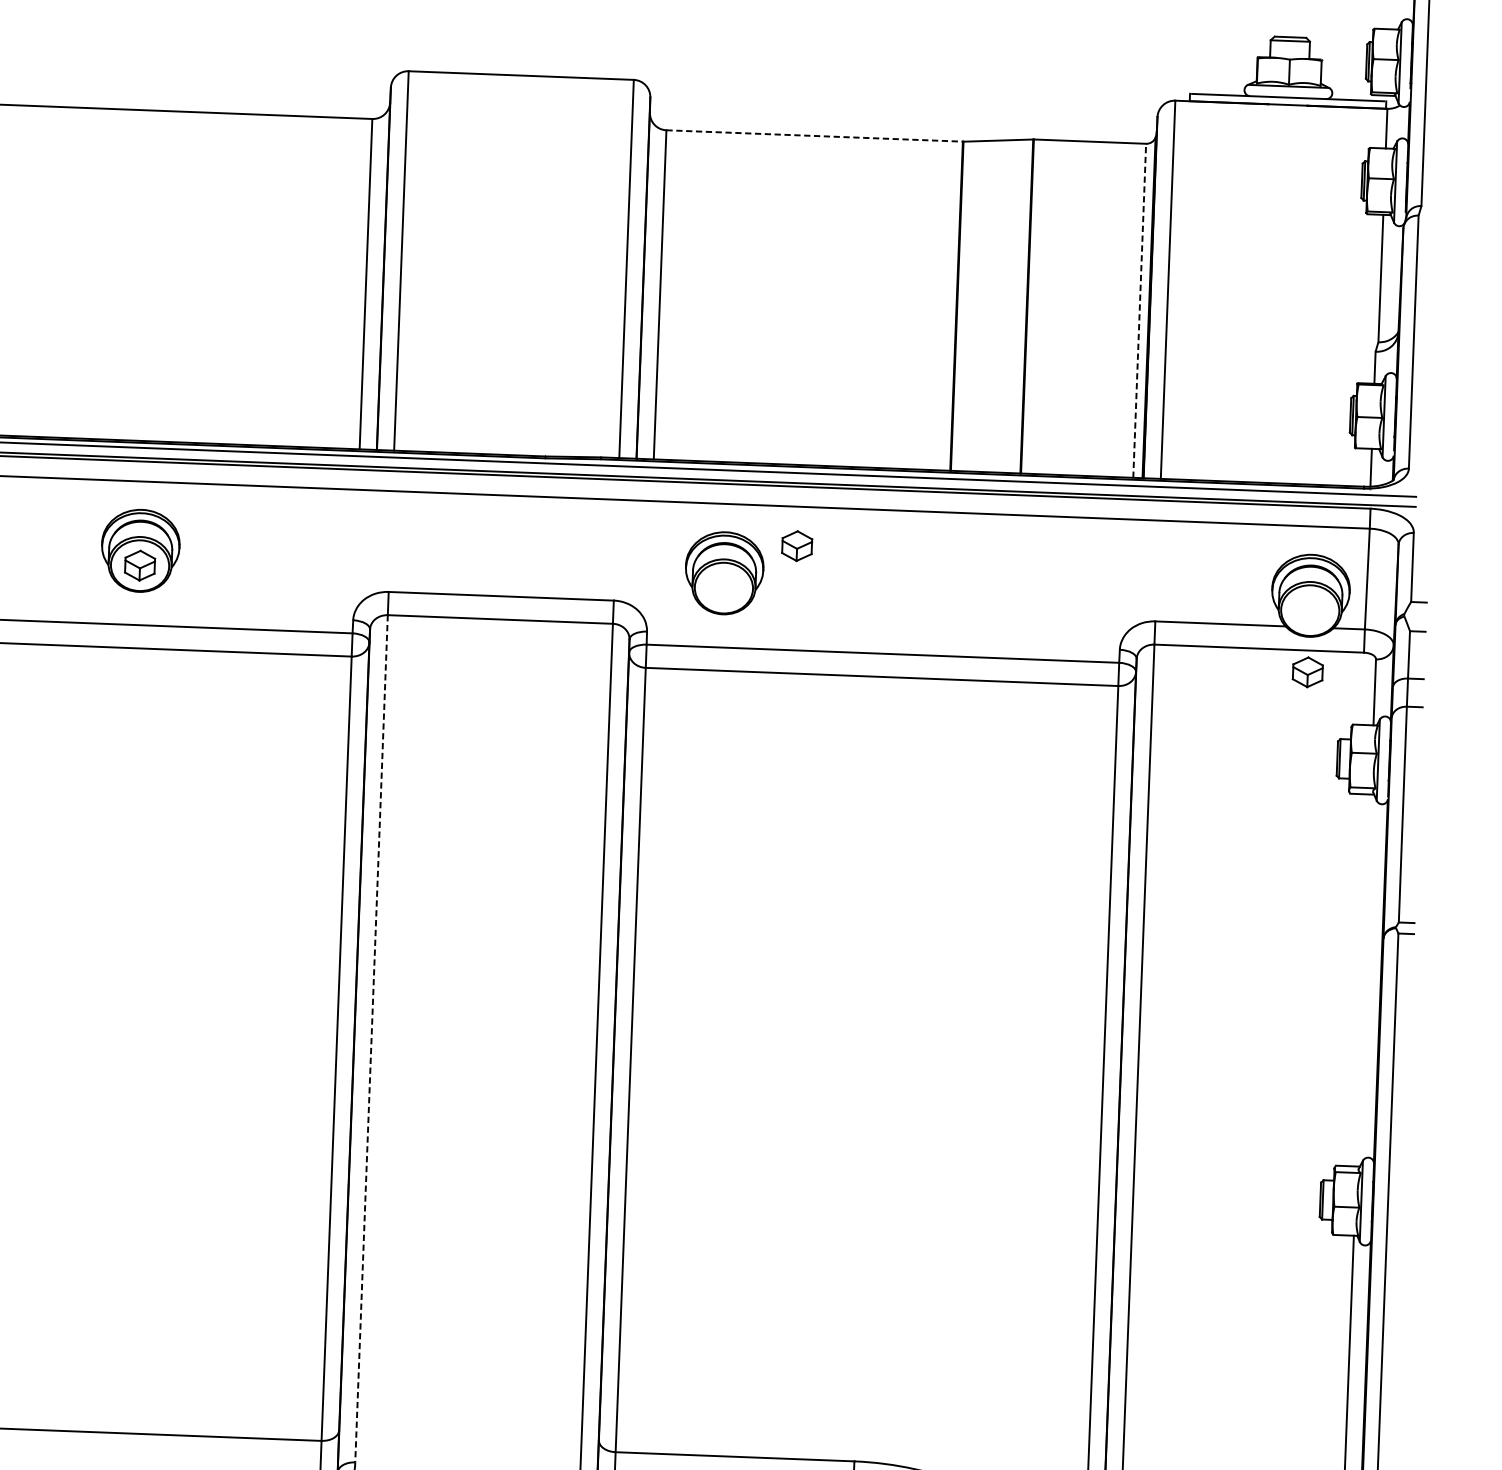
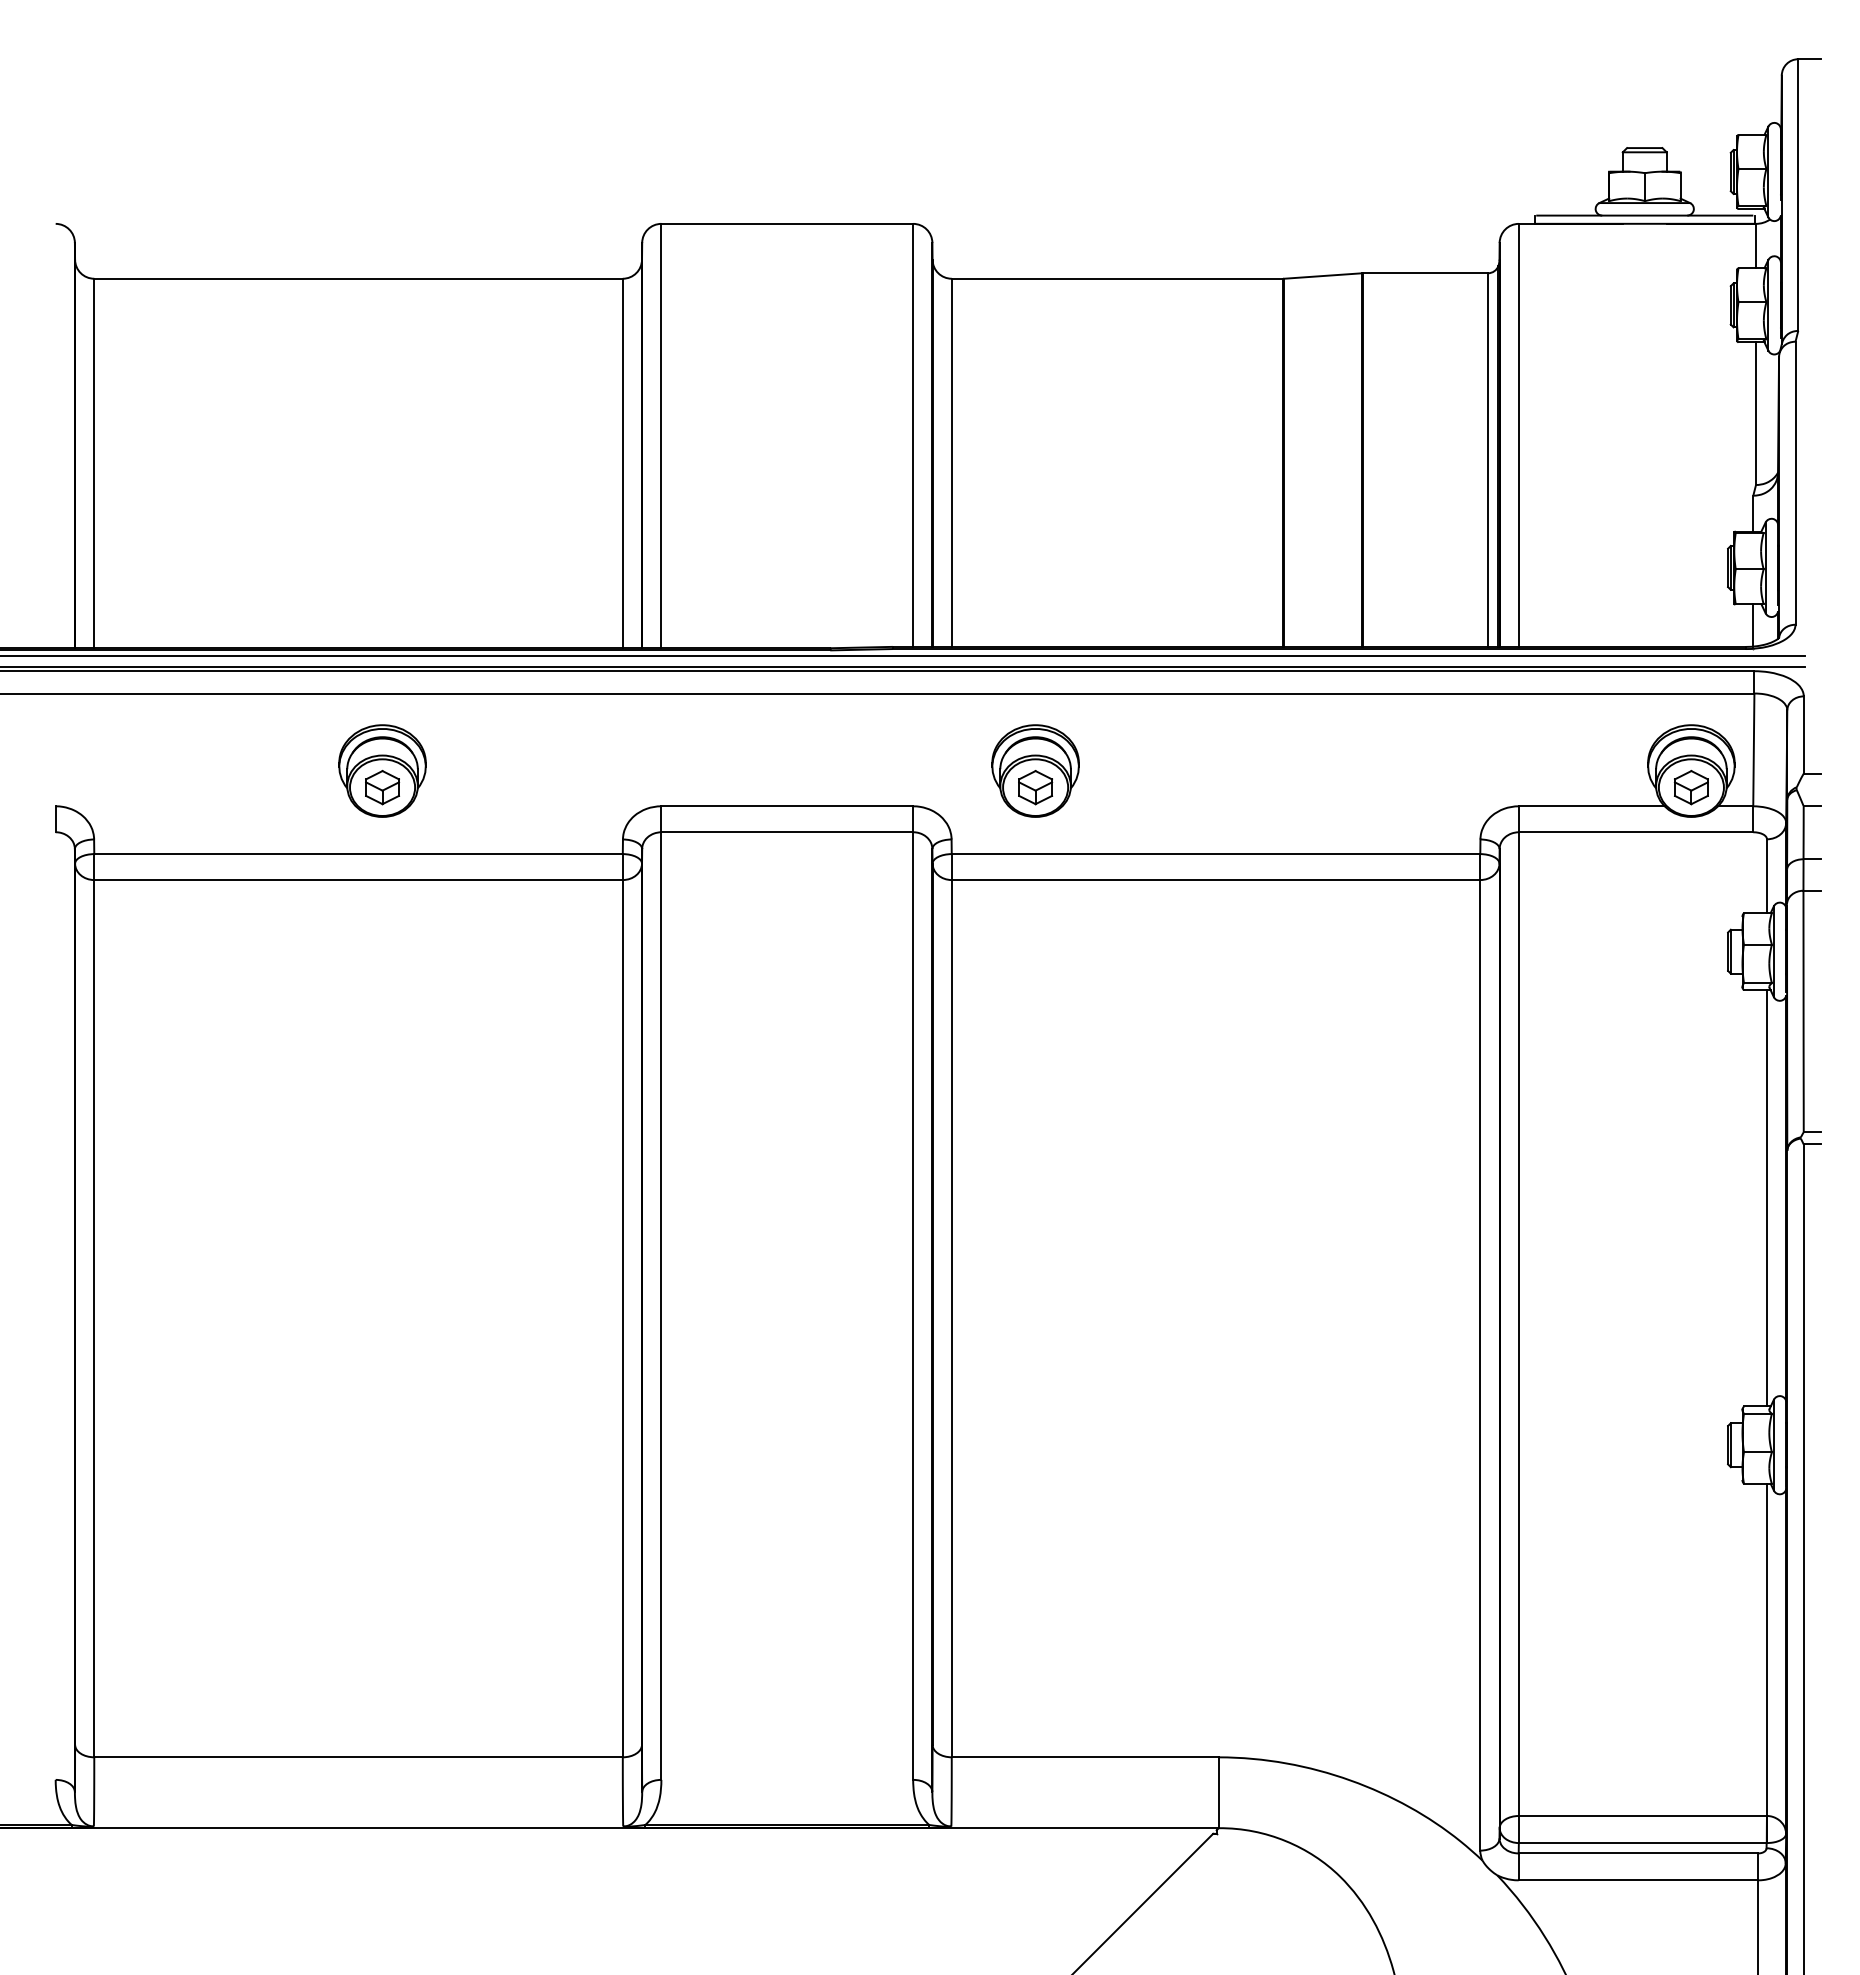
line: (814, 135) -> (1117, 278), dashed -> solid
line: (1140, 311) -> (1488, 460), dashed -> solid
part: (797, 546) -> (1035, 787), moved
part: (1307, 672) -> (1690, 787), moved
line: (1363, 980) -> (1766, 1198), added
line: (371, 1039) -> (661, 1306), dashed -> solid

